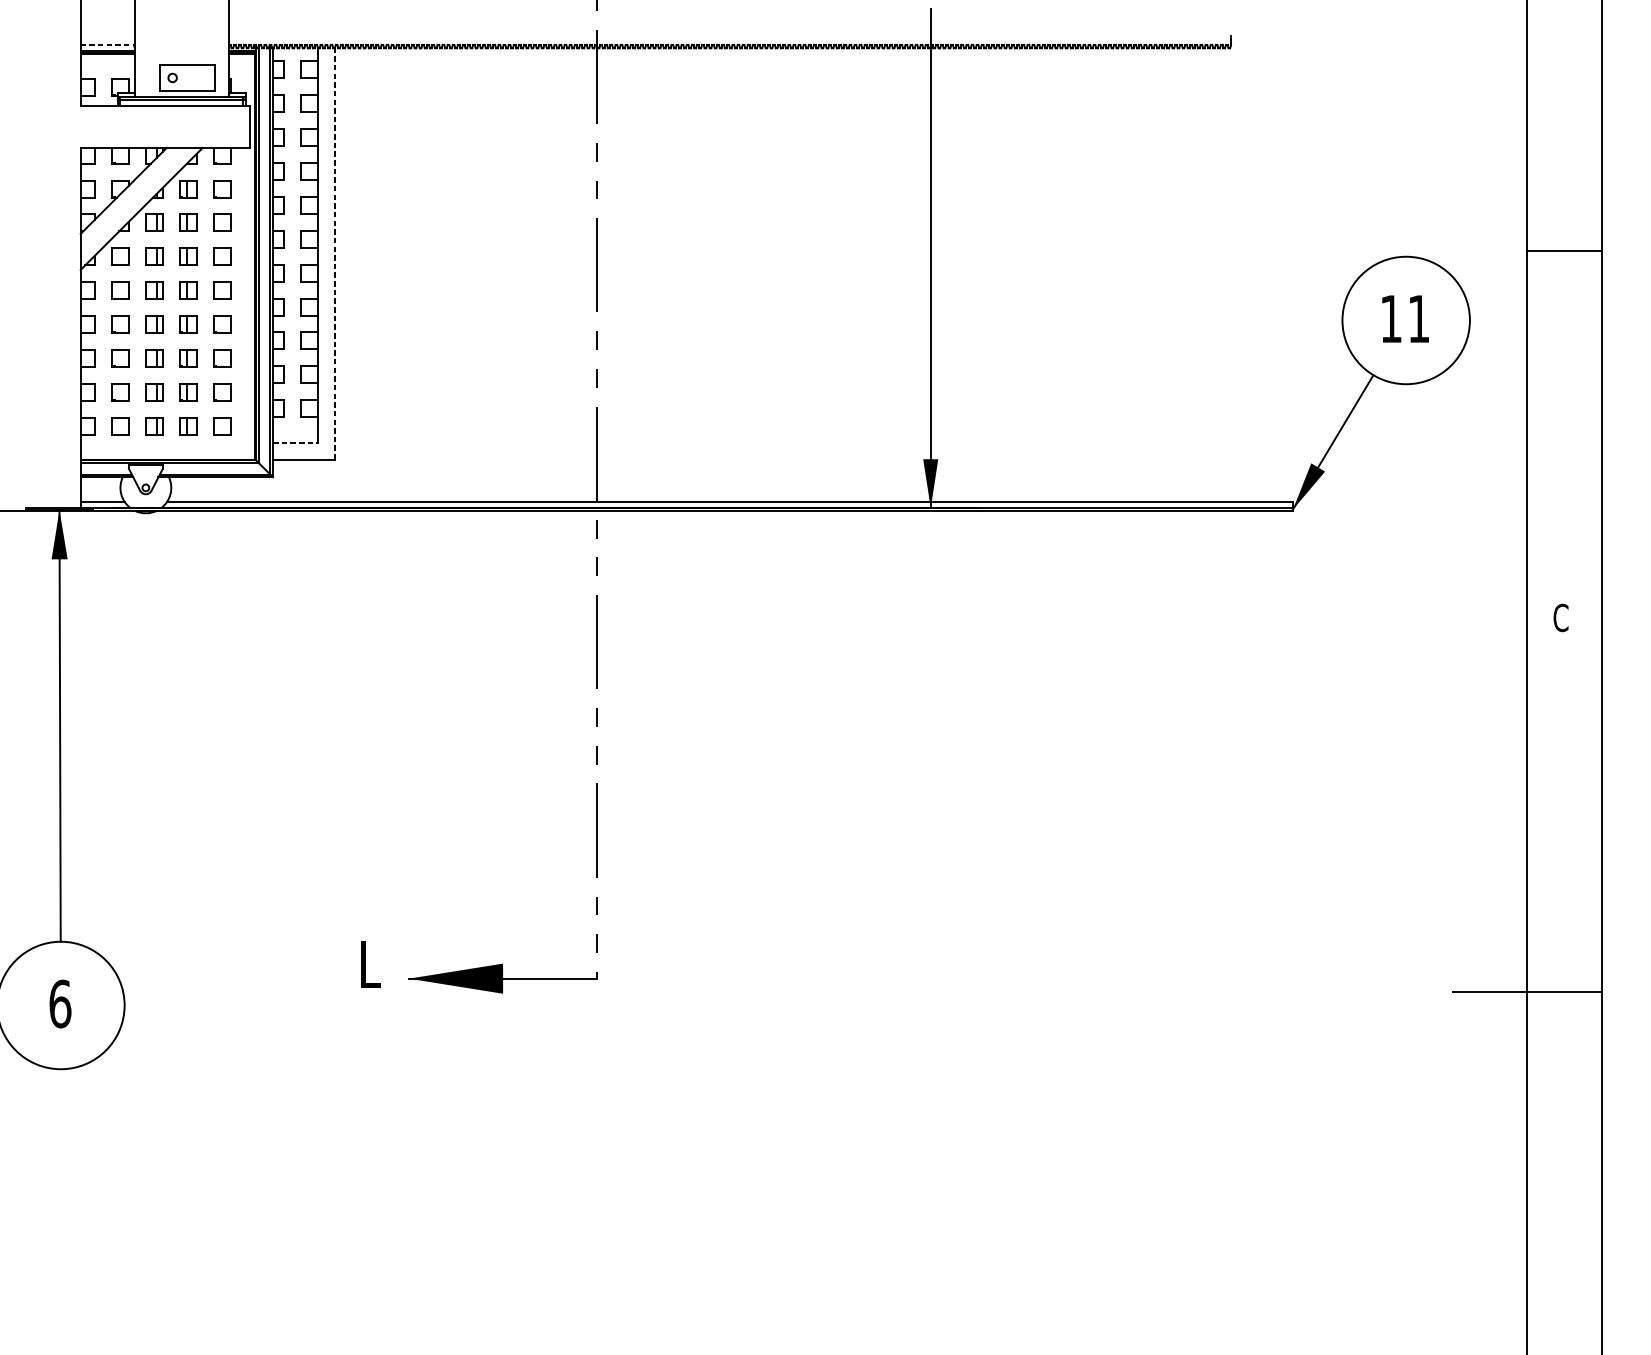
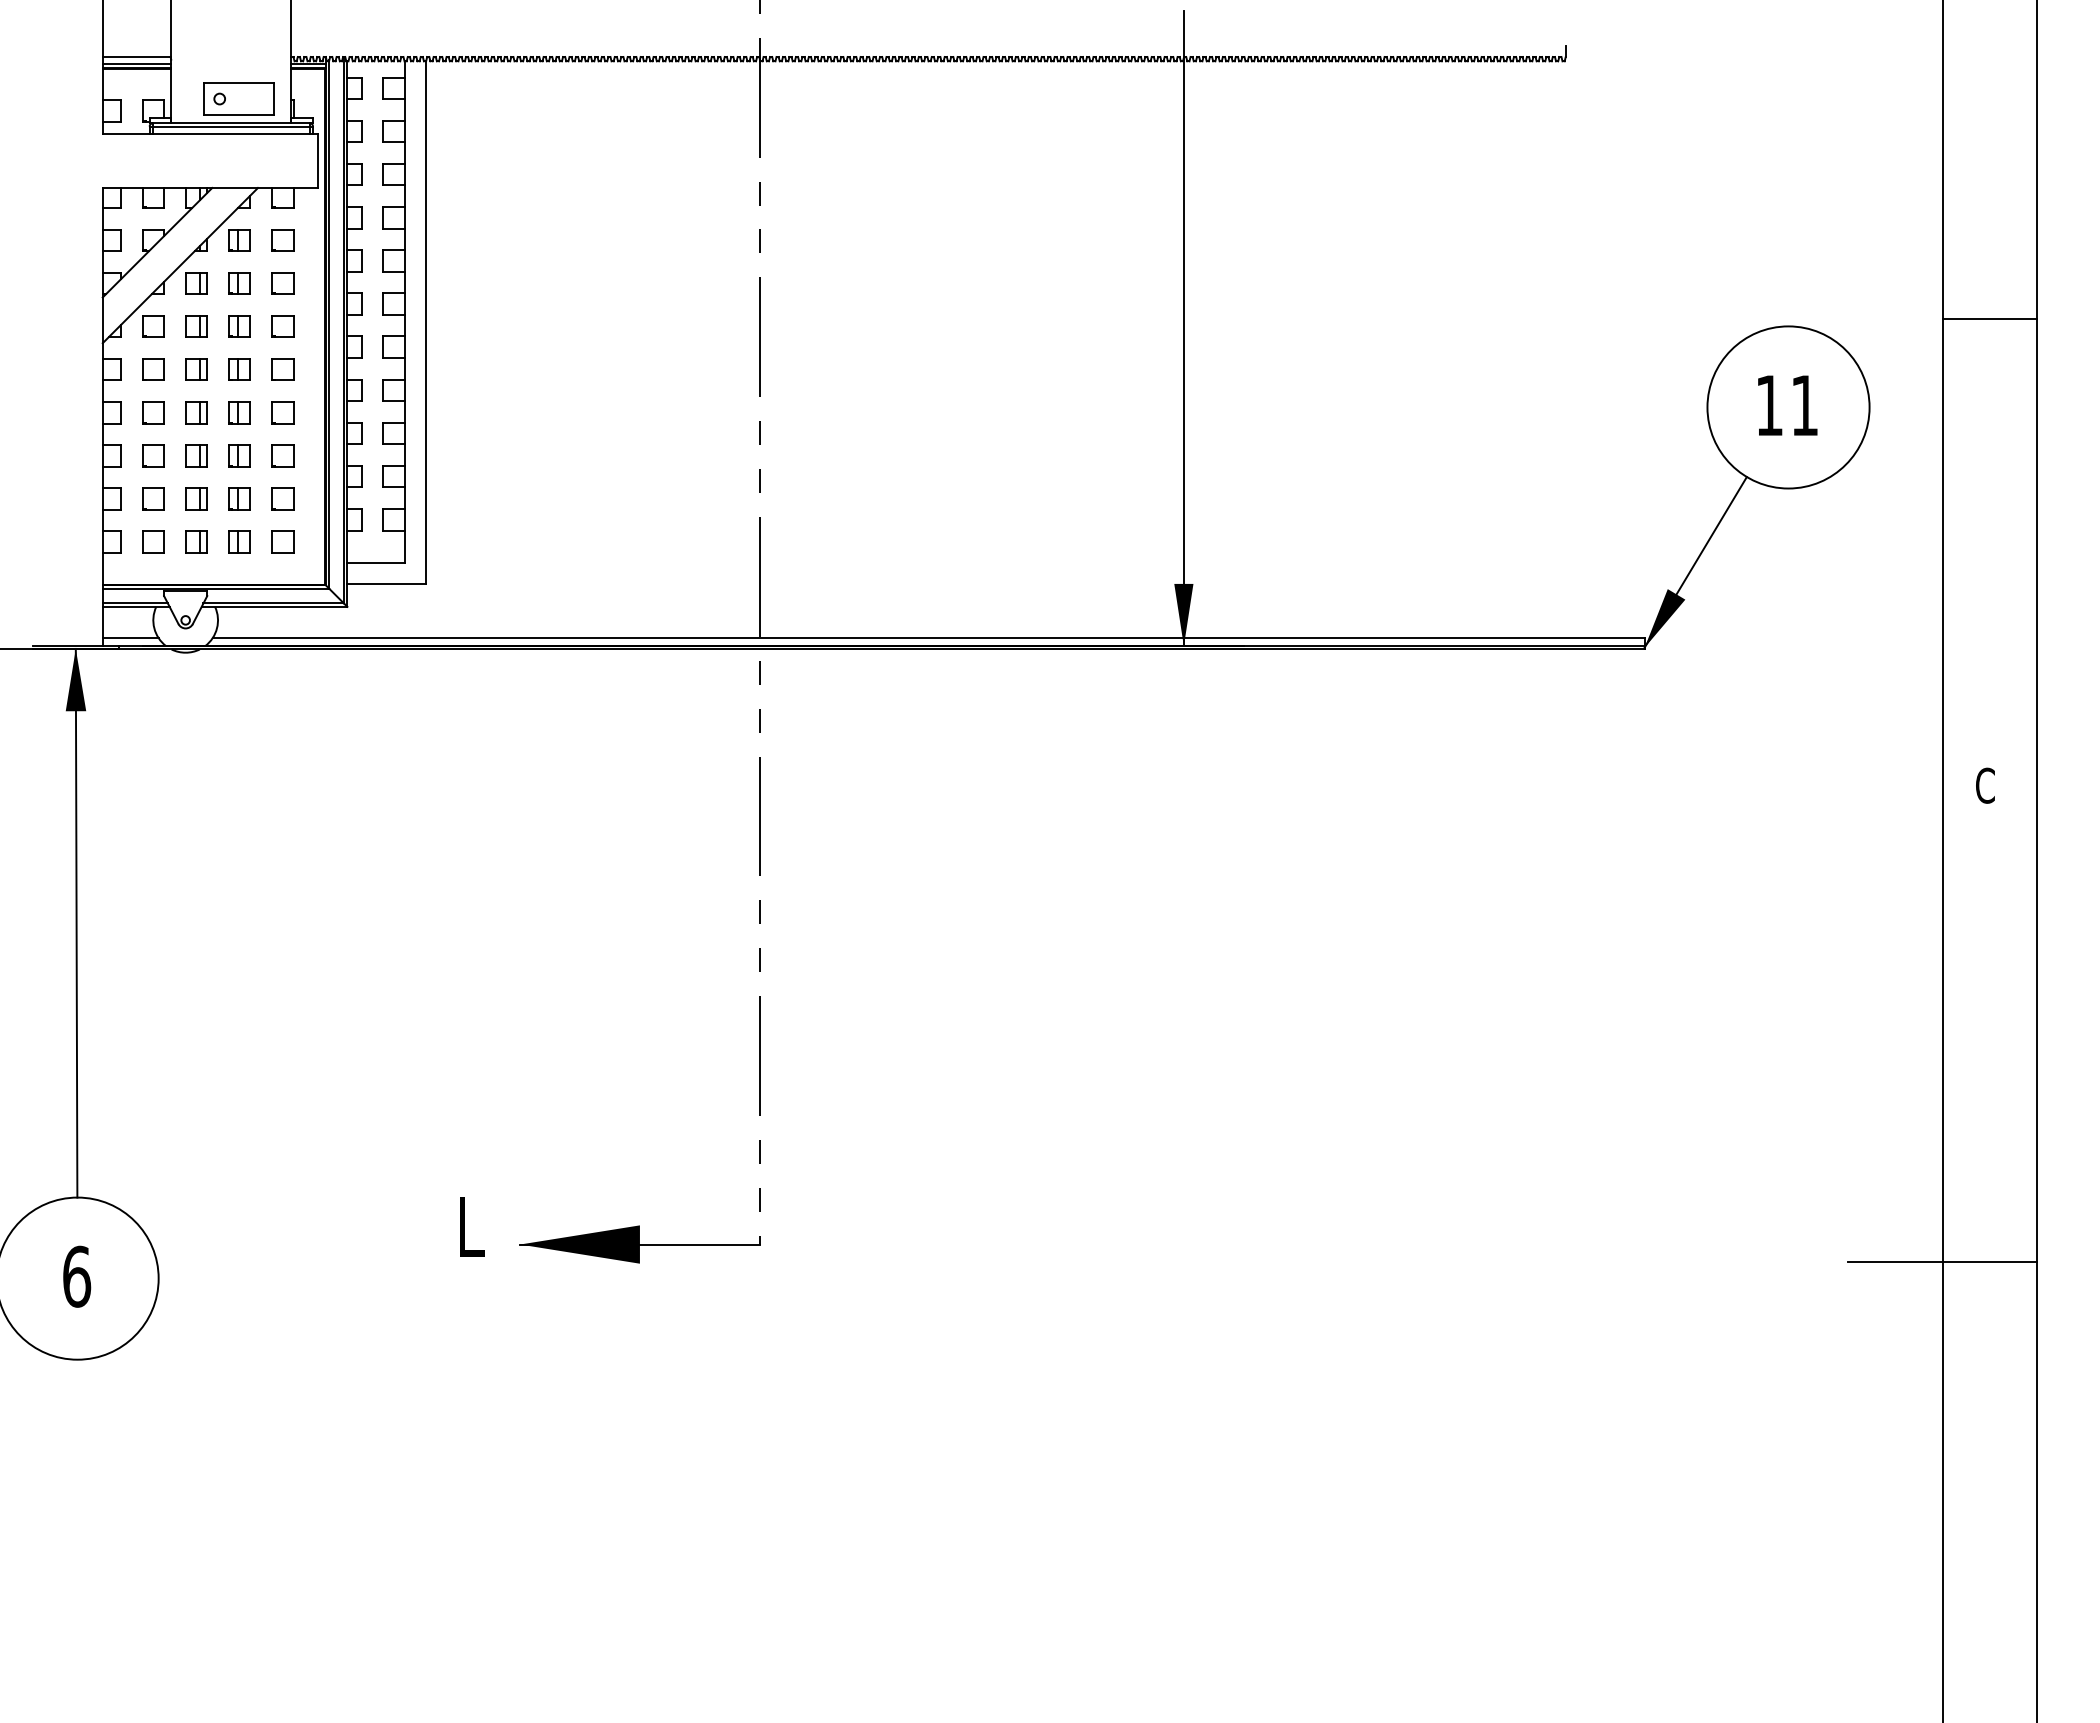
line: (107, 45) -> (136, 57), dashed -> solid
line: (335, 253) -> (426, 322), dashed -> solid
line: (295, 442) -> (376, 562), dashed -> solid

